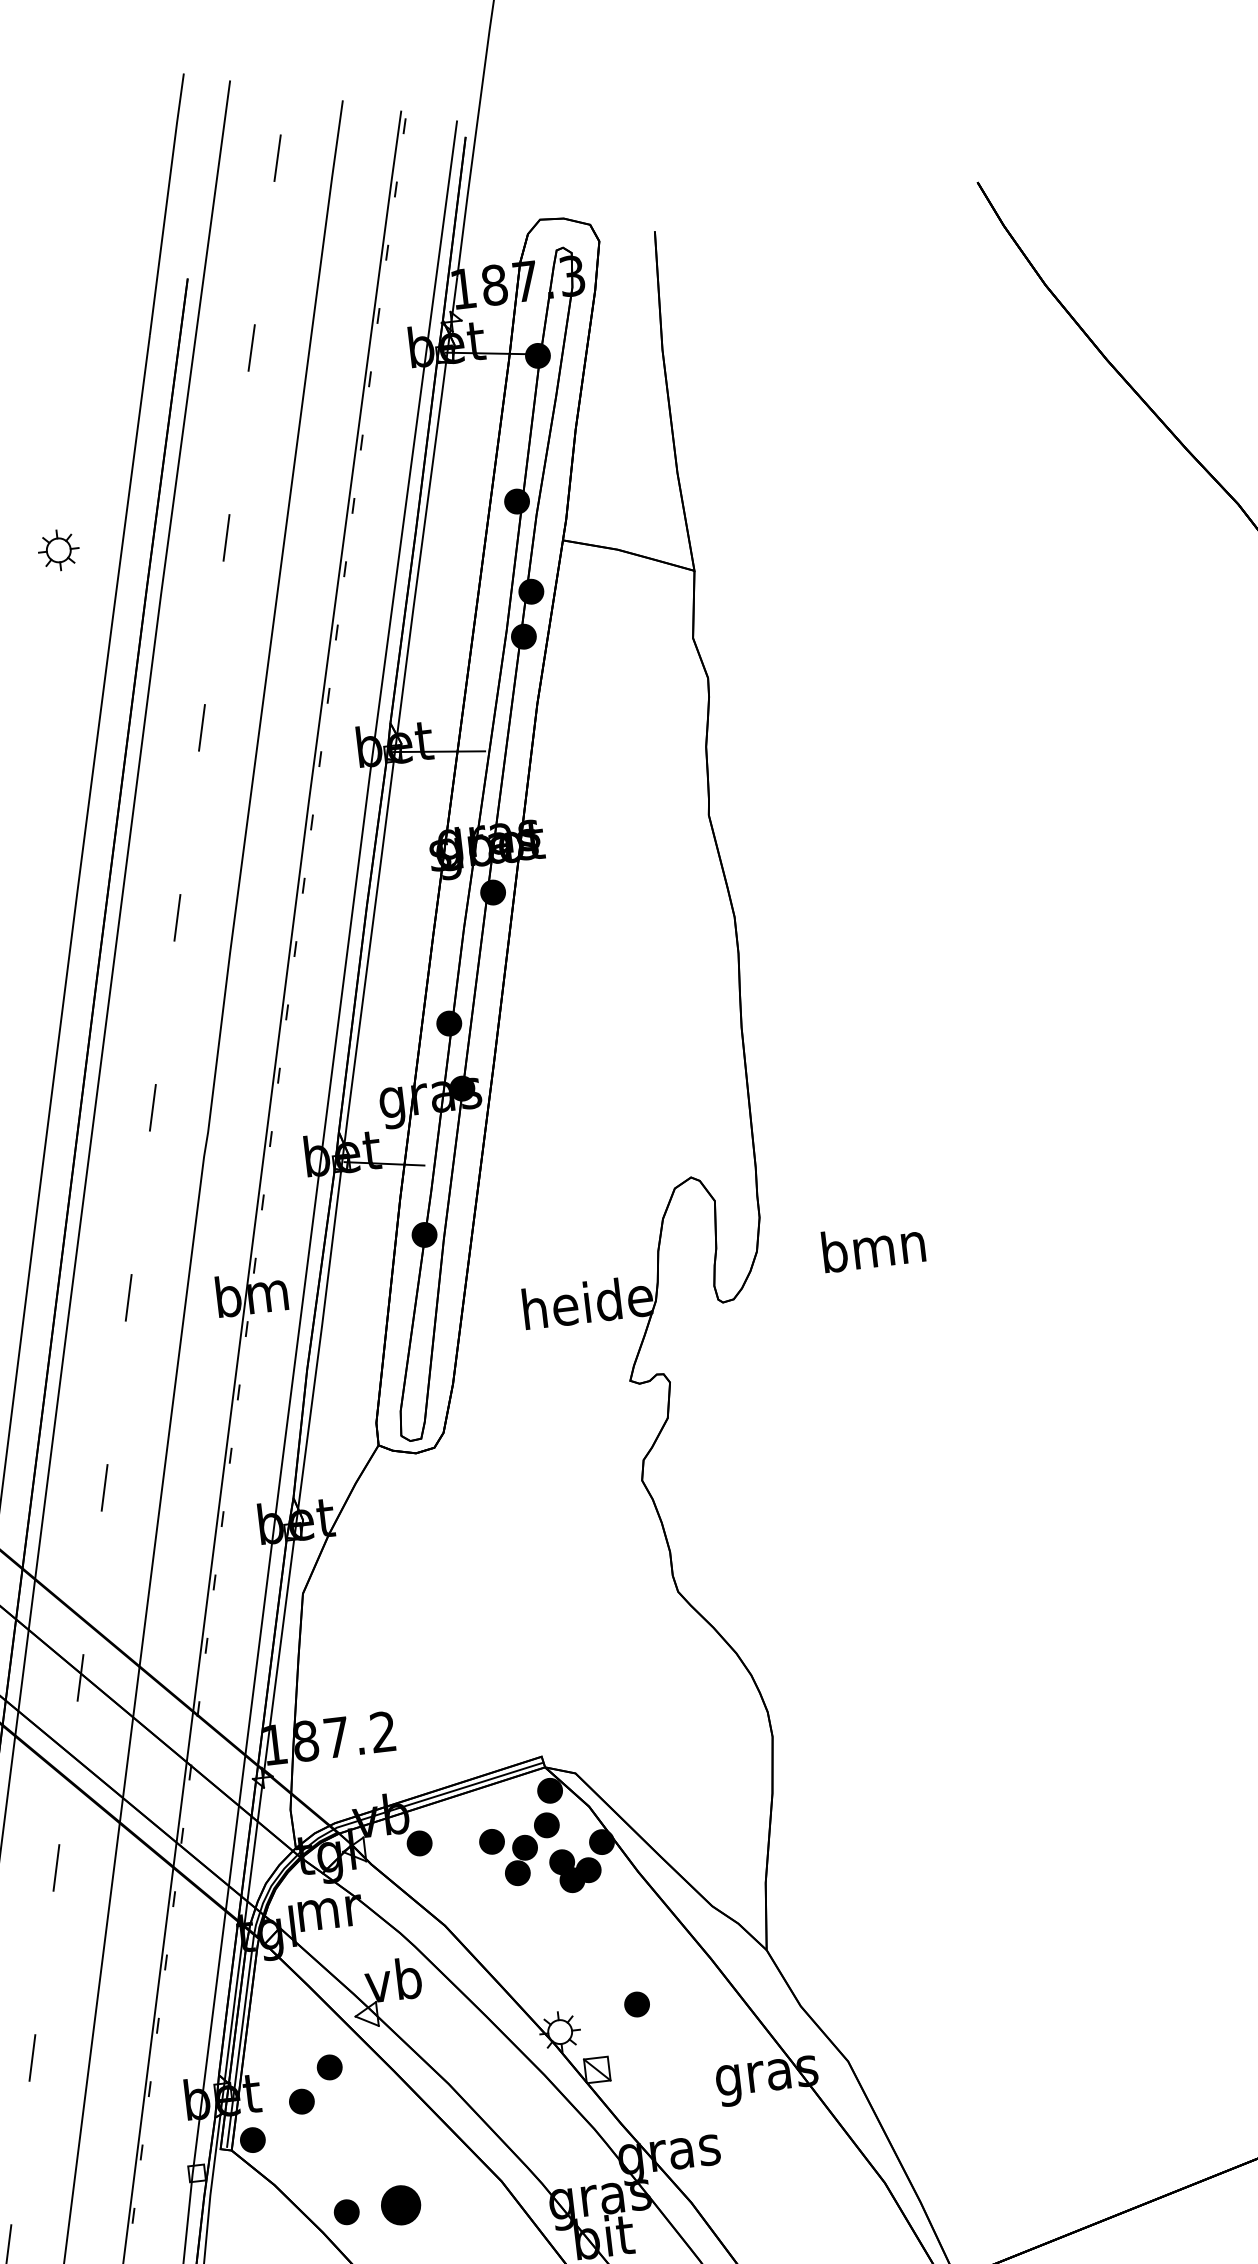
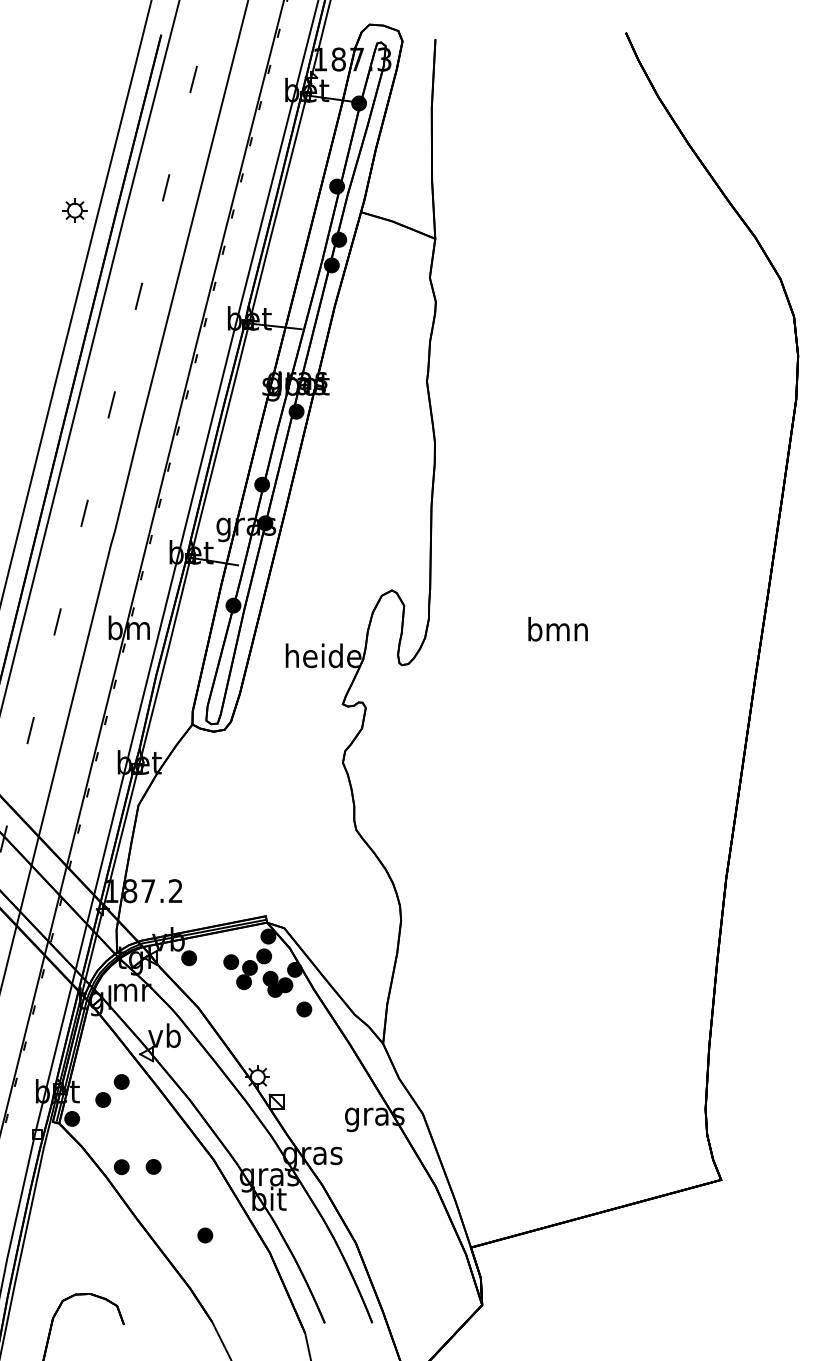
part: (57, 550) -> (74, 210), moved
text: (872, 1247) -> (557, 629), moved
part: (637, 2004) -> (304, 1009), moved
part: (400, 2204) -> (153, 1166), size x0.62

